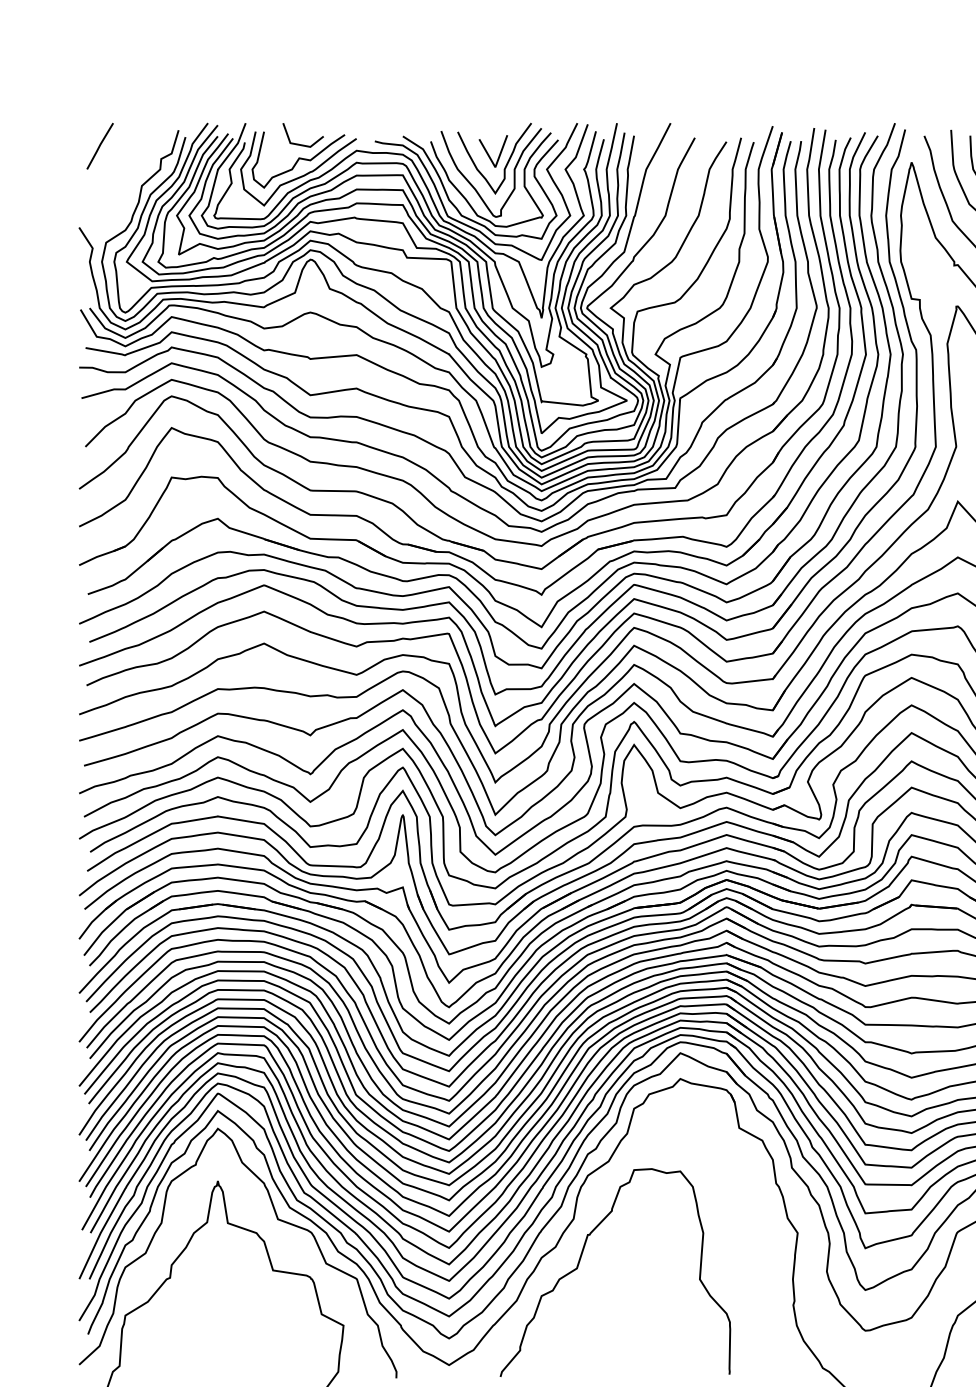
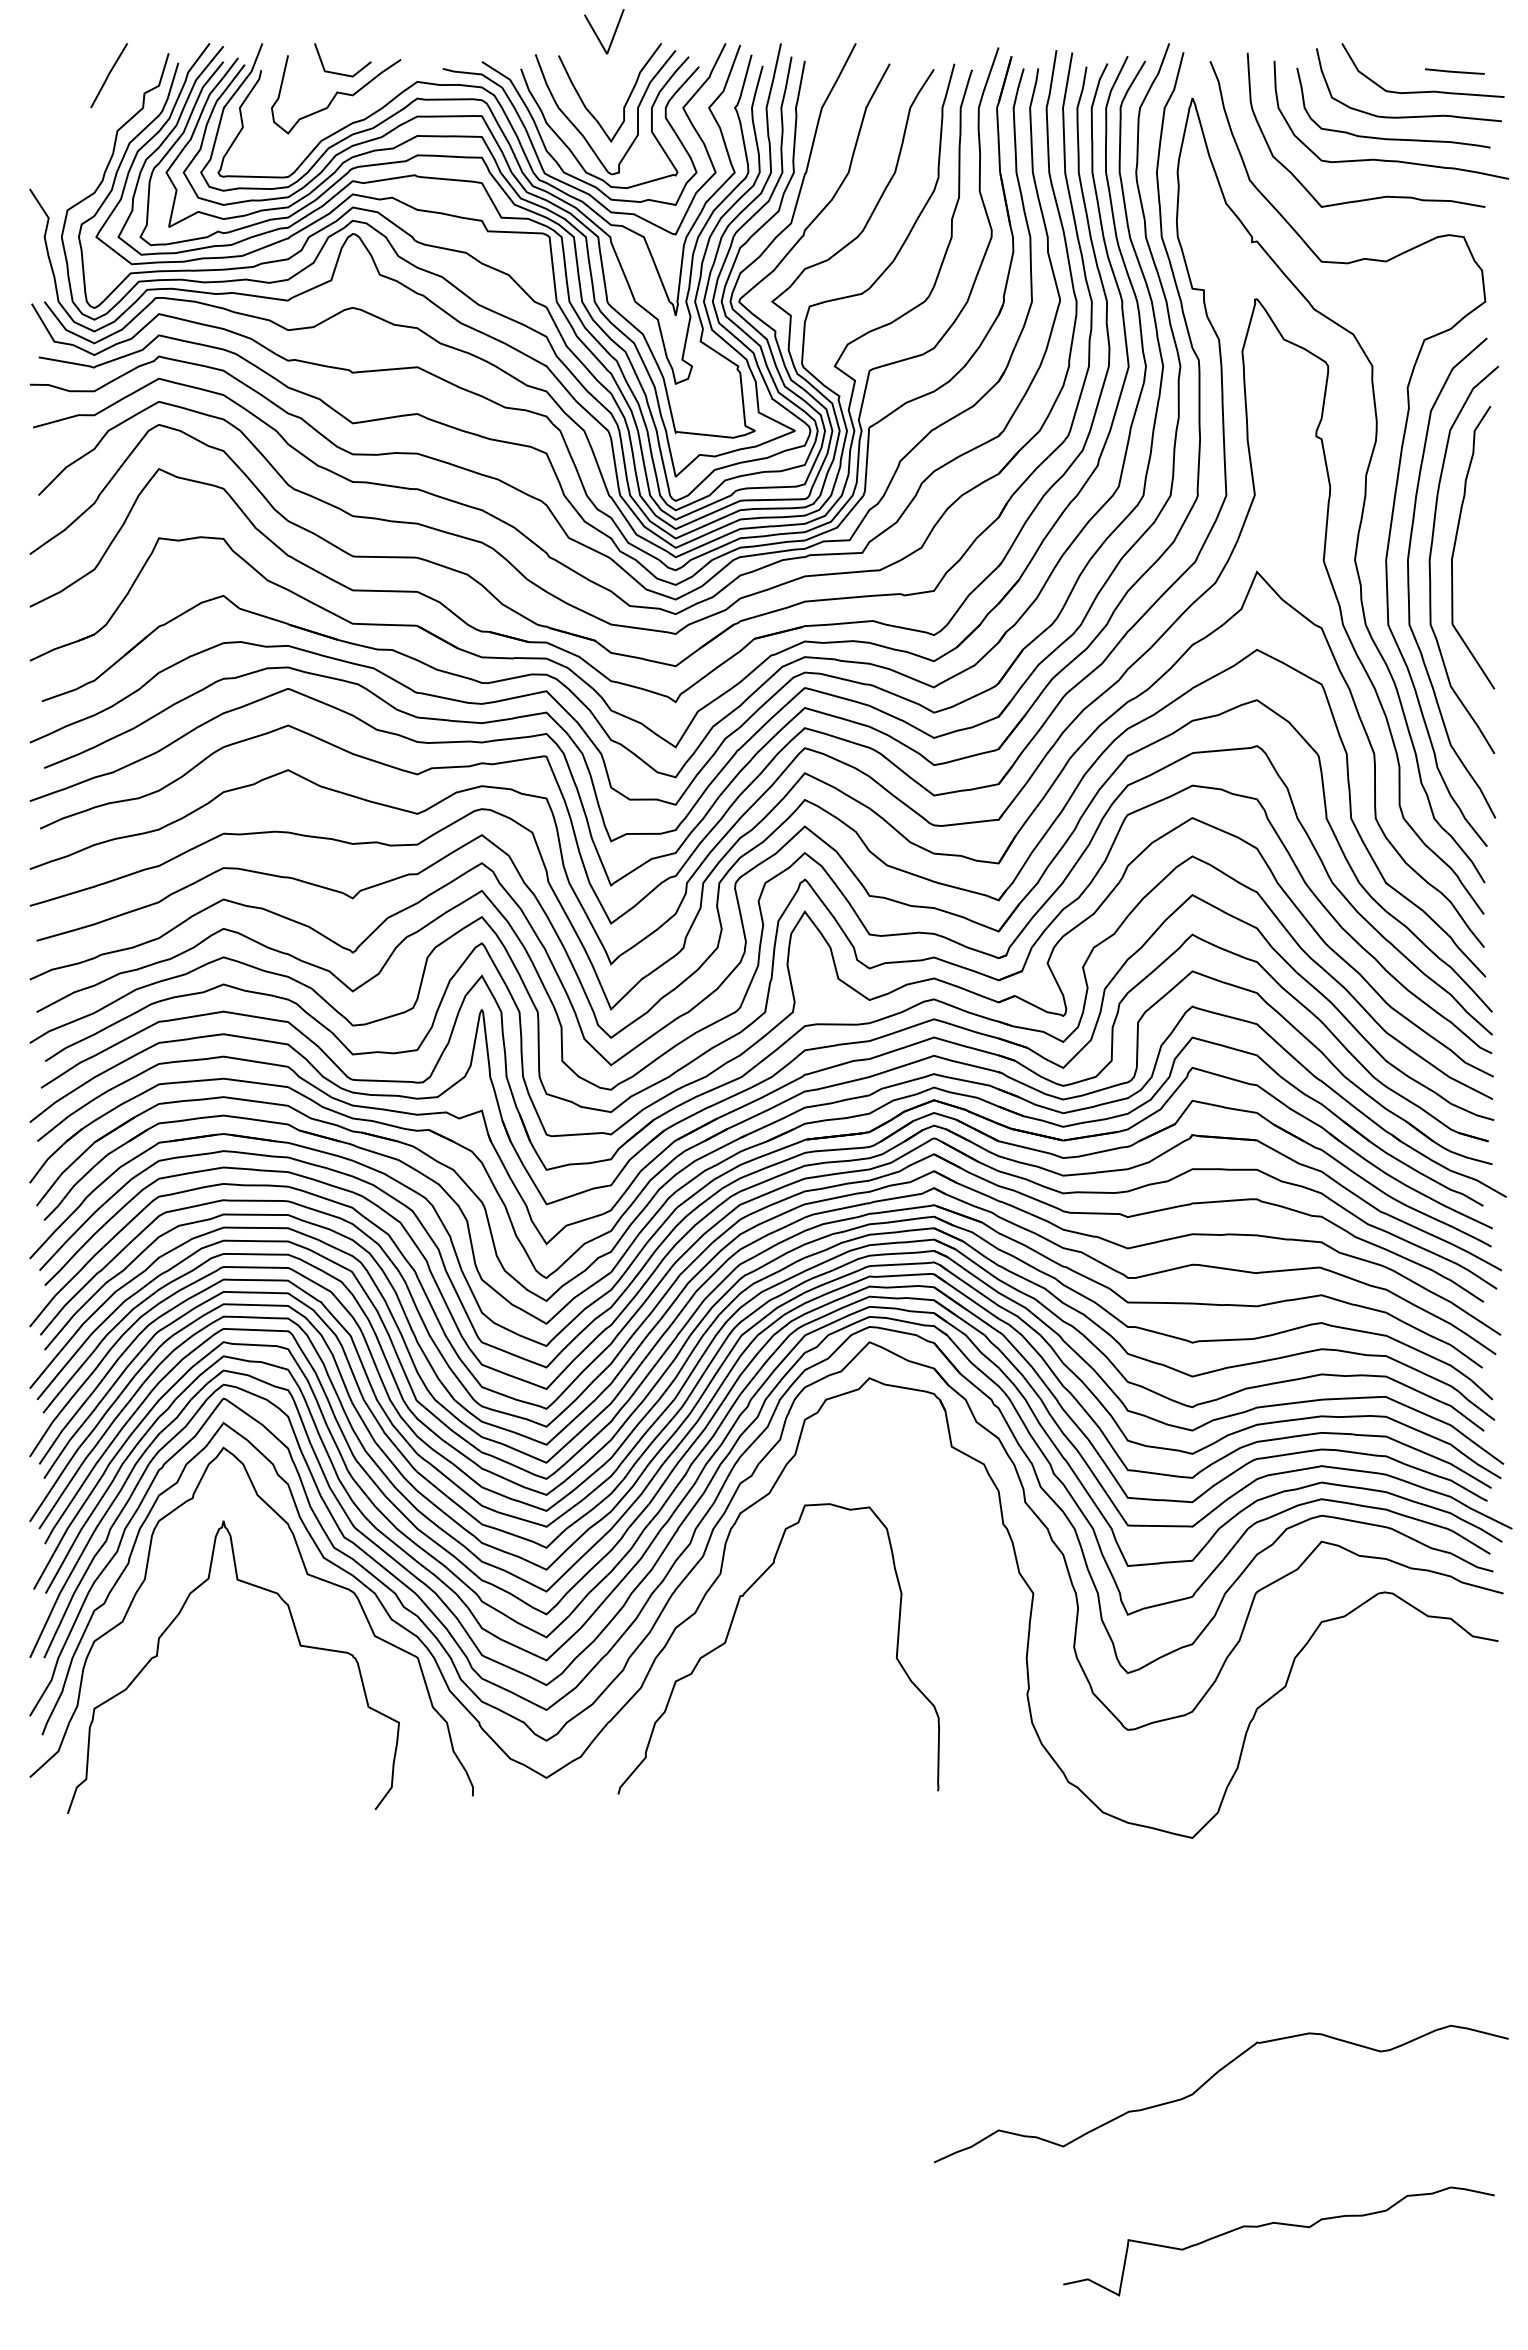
line: (99, 146) -> (108, 75), moved
line: (489, 154) -> (598, 36), moved
curve: (302, 175) -> (341, 116), removed

